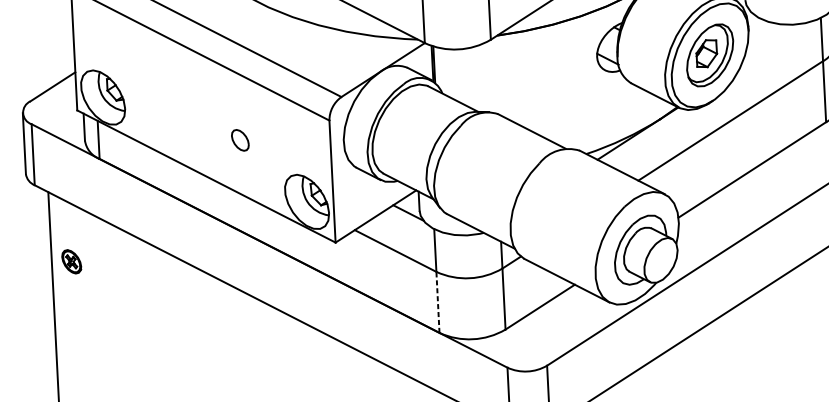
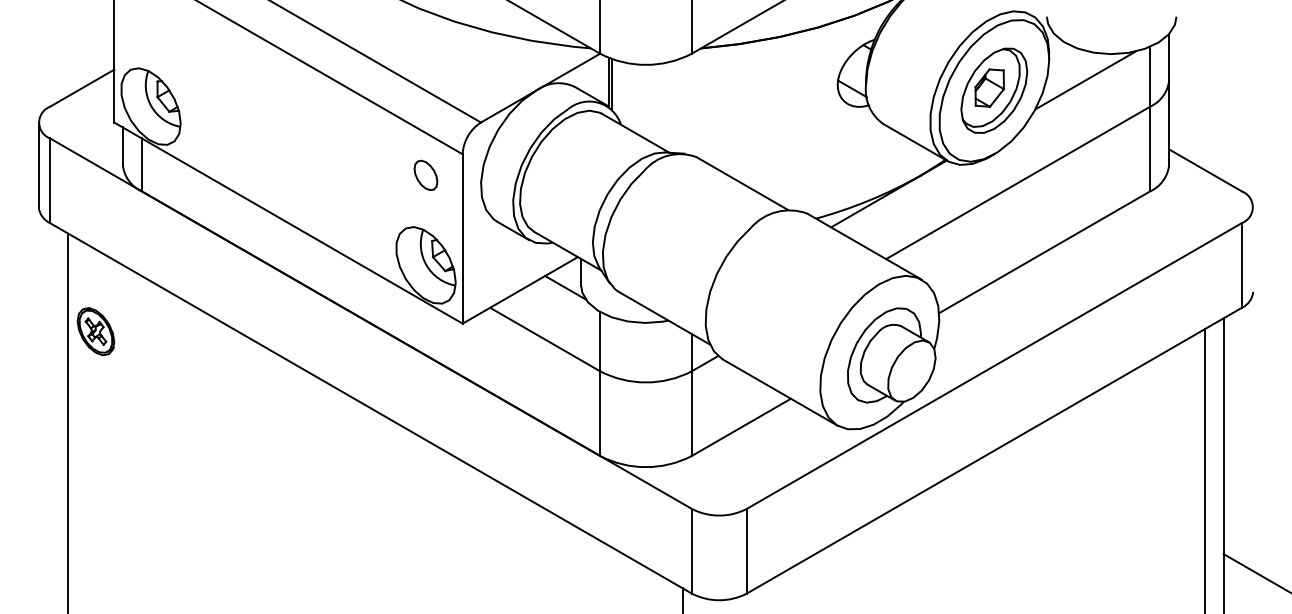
line: (775, 44) -> (1085, 80), added
part: (240, 140) -> (425, 175), moved
part: (71, 261) -> (95, 331), size x1.43
line: (438, 302) -> (600, 413), dashed -> solid

